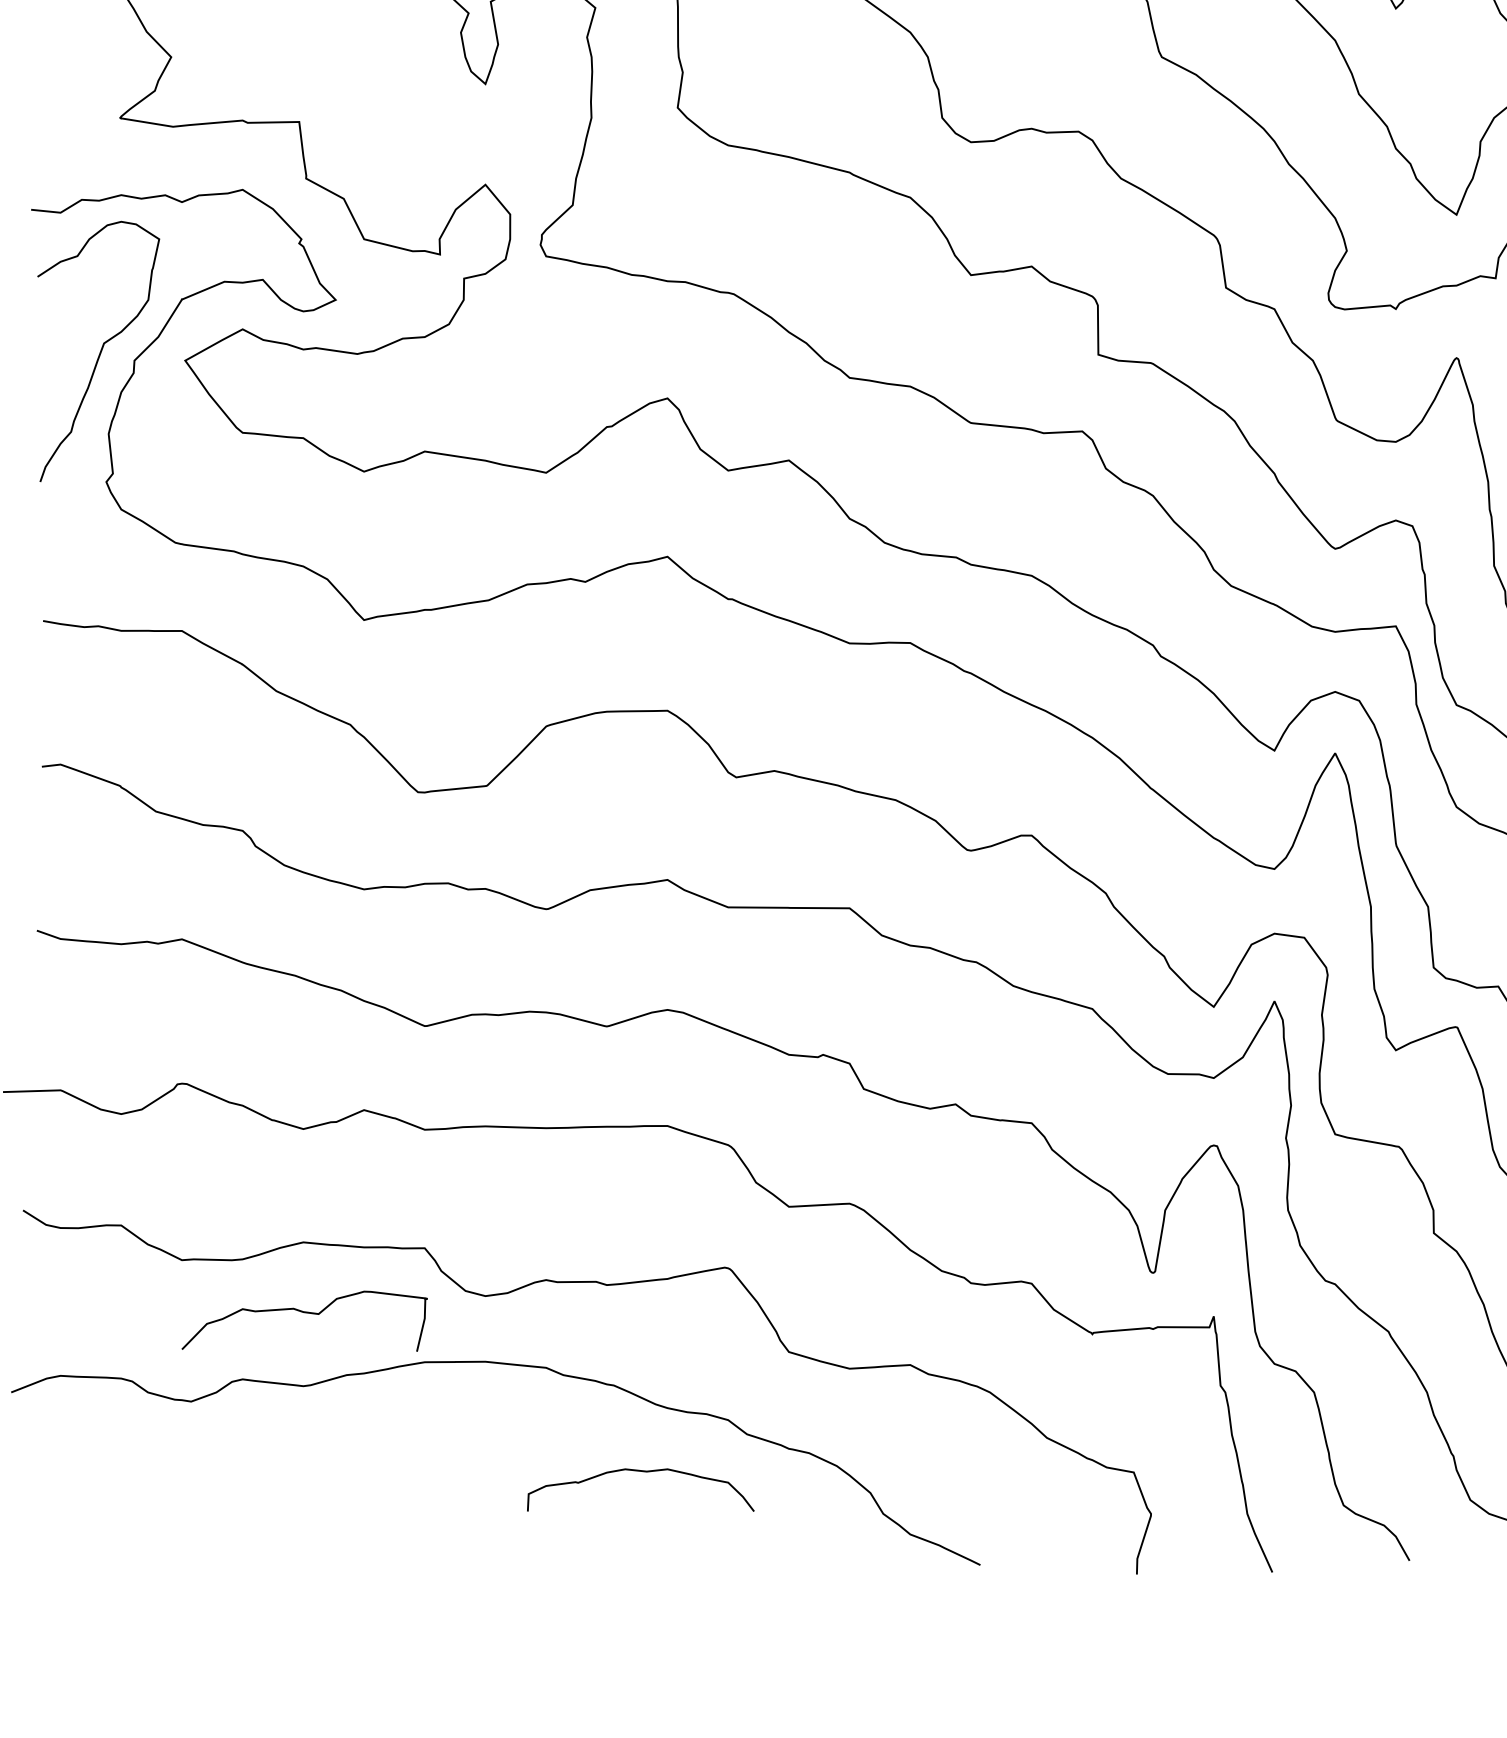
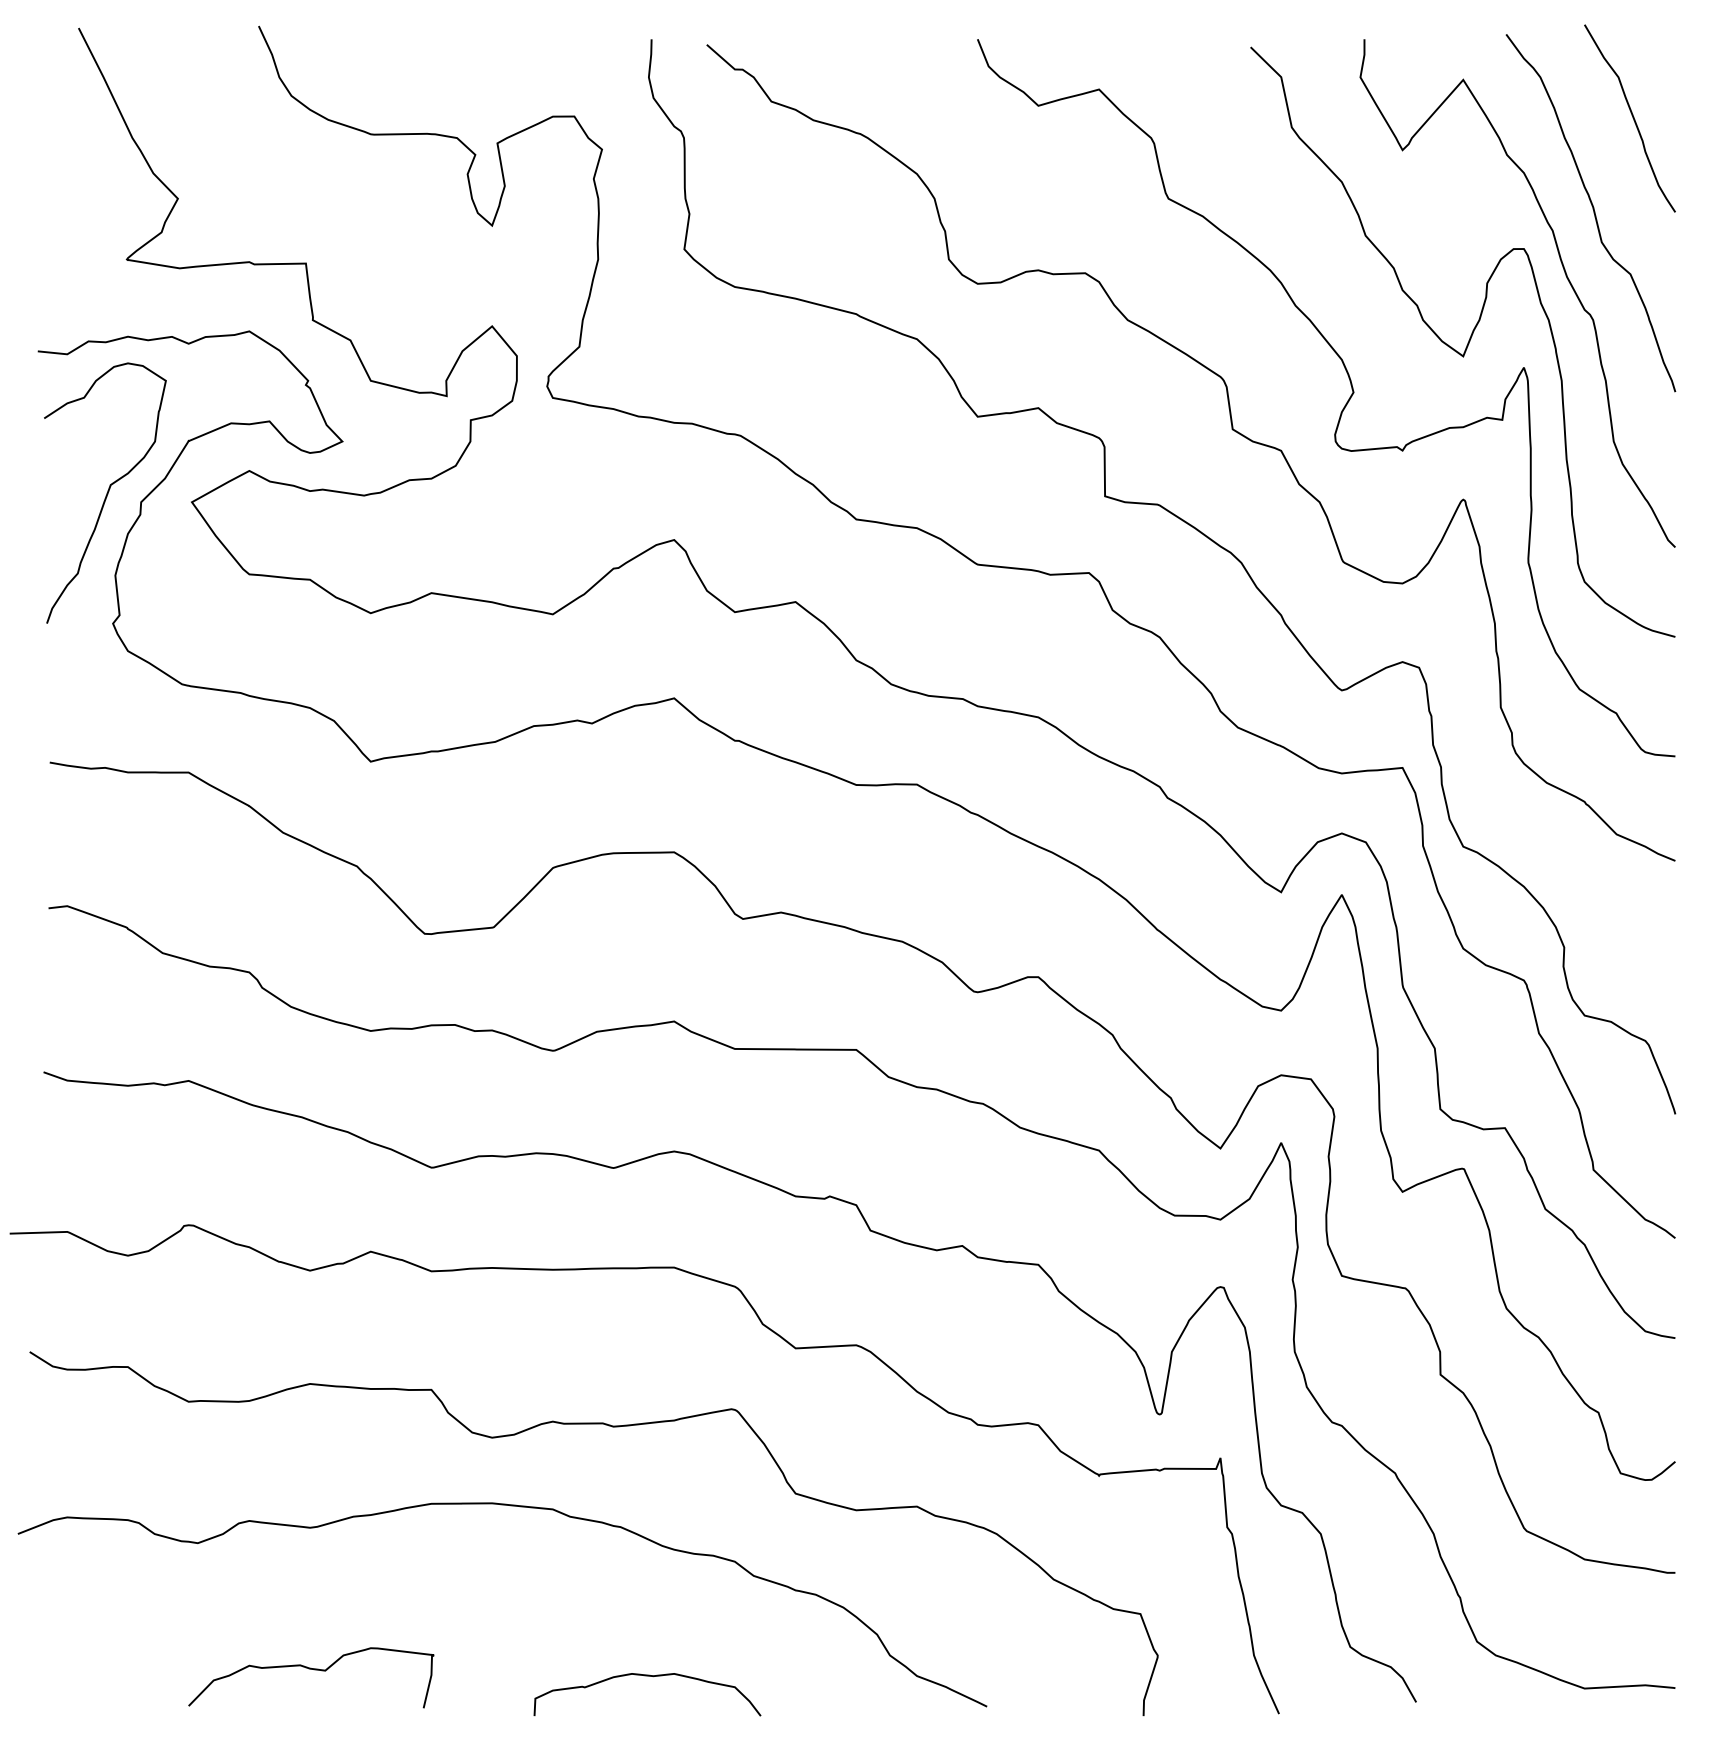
curve: (307, 1313) -> (314, 1670), moved
curve: (640, 1471) -> (647, 1676), moved

